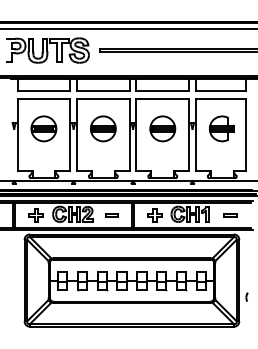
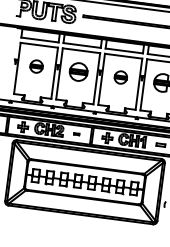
part: (43, 128) -> (36, 66), size x0.7
part: (162, 128) -> (120, 77), size x0.7
part: (111, 215) -> (76, 134), size x0.6

